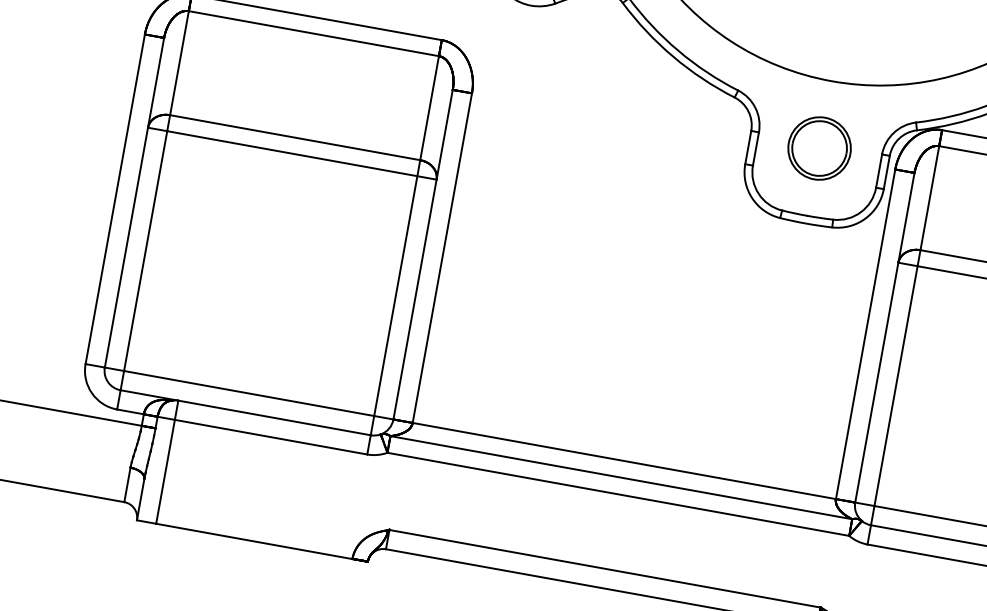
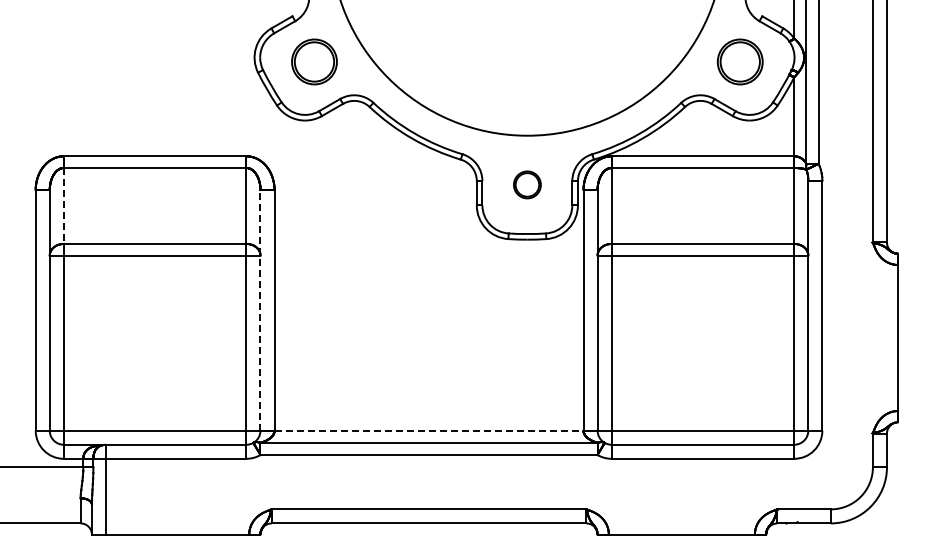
line: (179, 62) -> (63, 205), solid -> dashed
part: (819, 148) -> (527, 184), size x0.6
line: (423, 253) -> (260, 309), solid -> dashed
line: (625, 460) -> (429, 430), solid -> dashed

